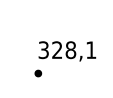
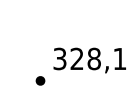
part: (38, 73) -> (40, 80), moved

